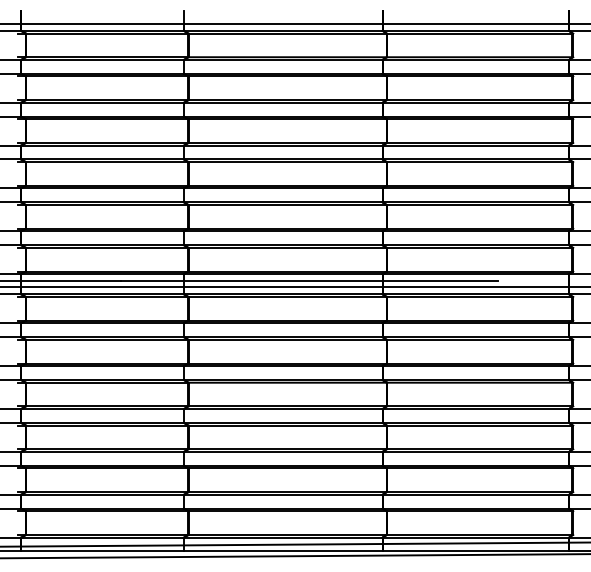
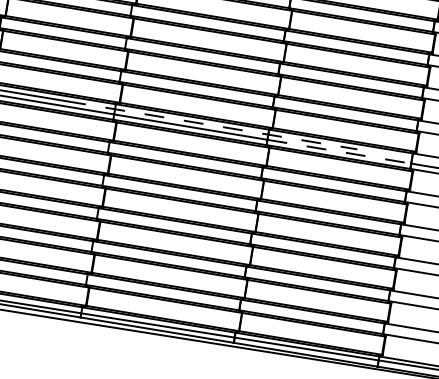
line: (309, 280) -> (211, 125), solid -> dashed
line: (476, 287) -> (339, 151), solid -> dashed

